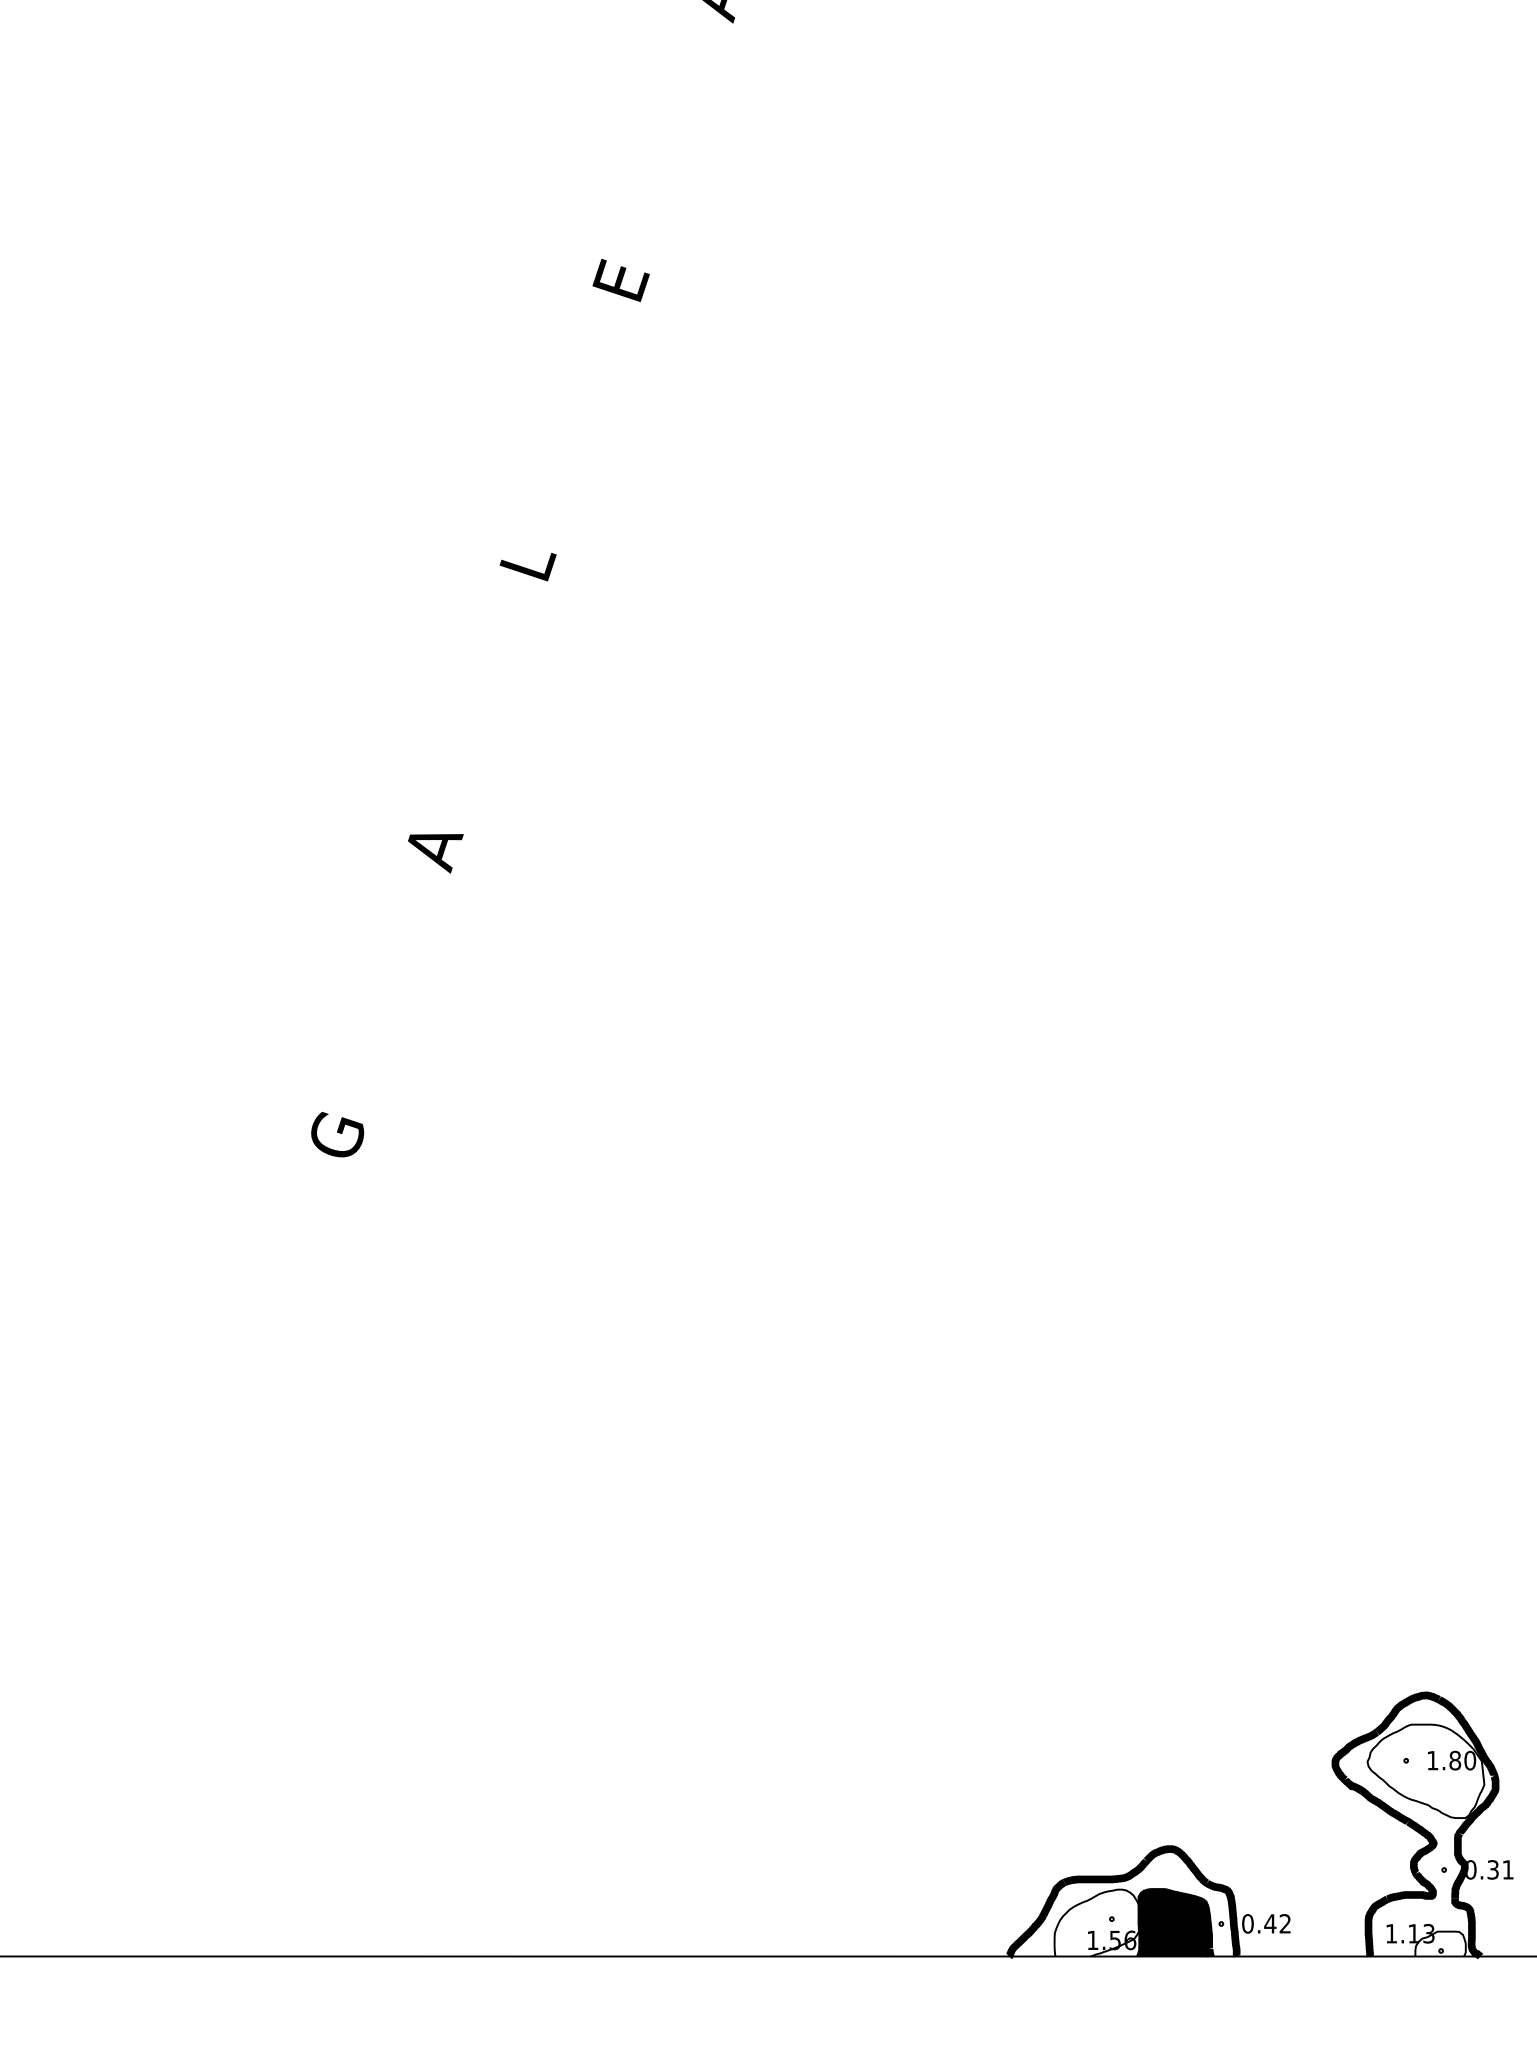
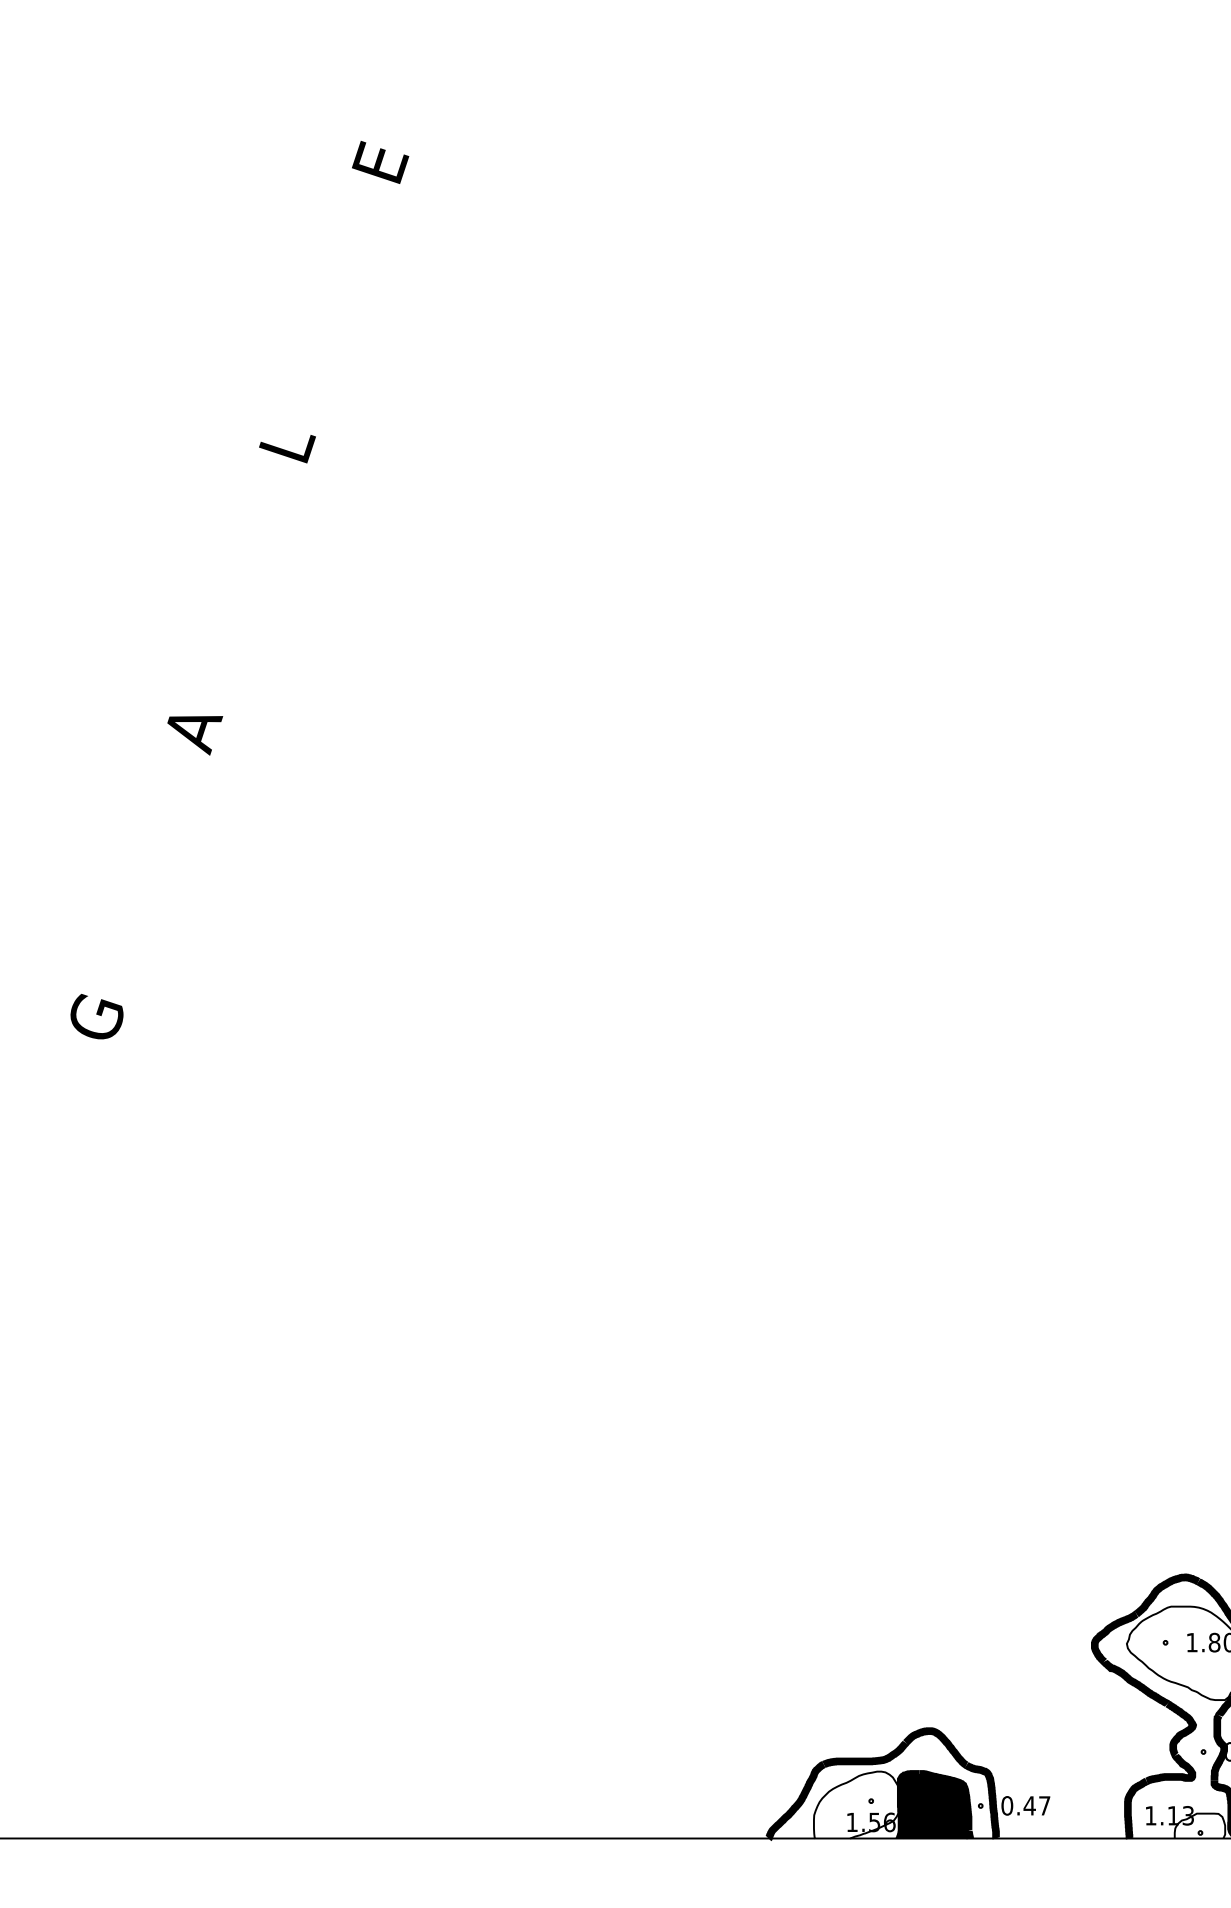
text: (1284, 1923) -> (1043, 1805), 0.42 -> 0.47

